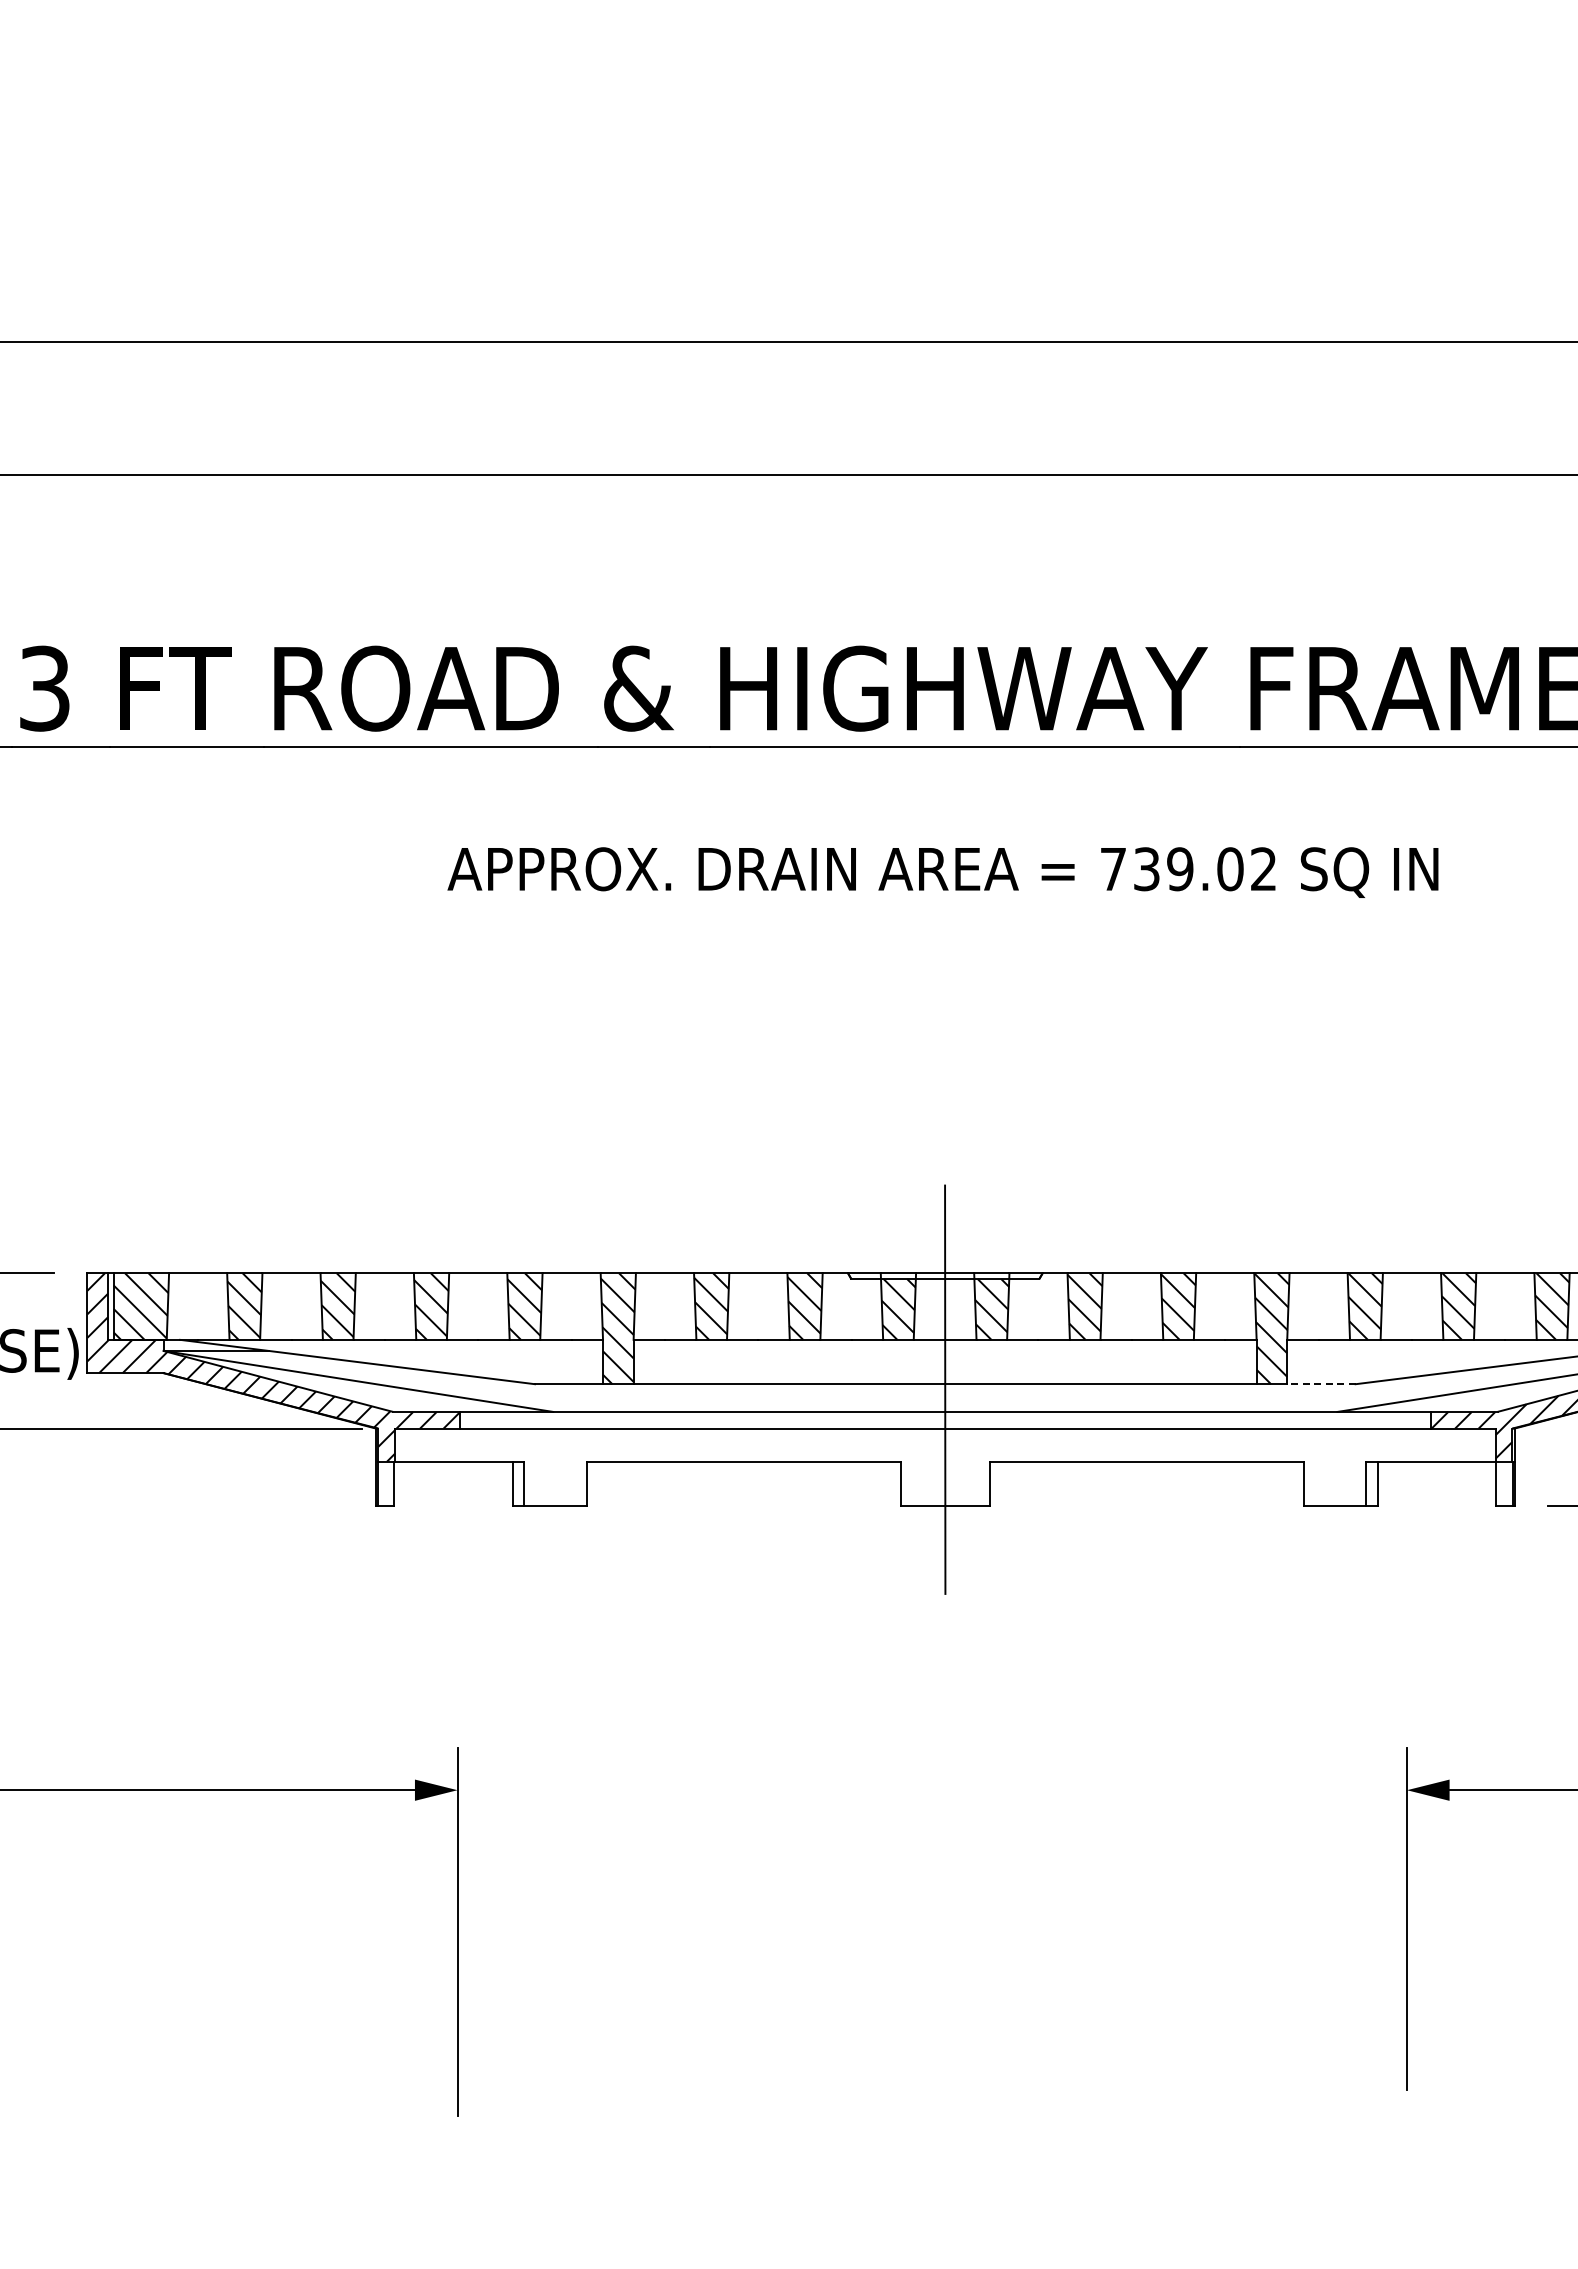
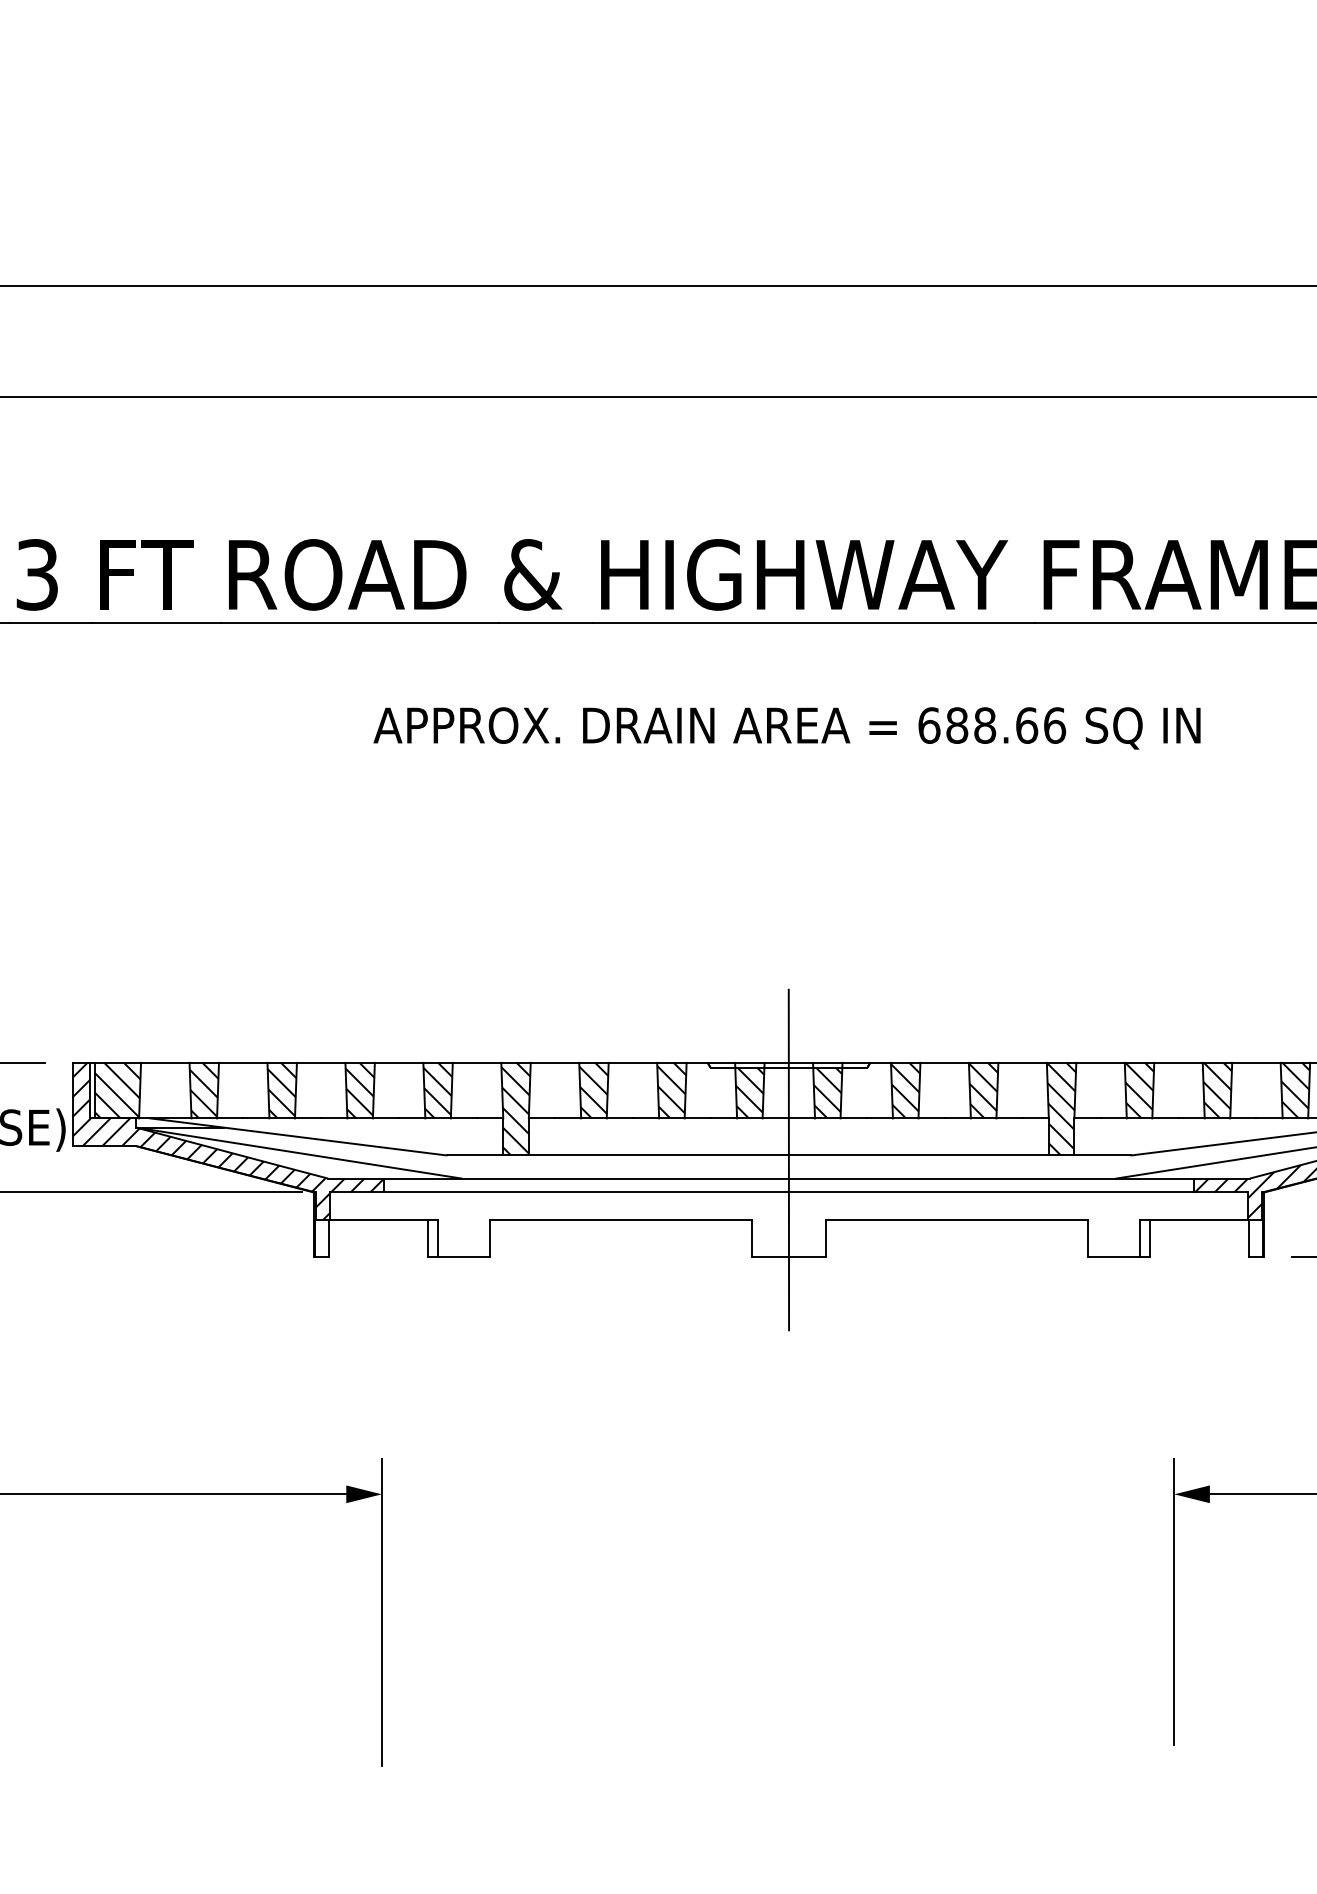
text: (1188, 869) -> (991, 725), 739.02 -> 688.66
line: (1320, 1384) -> (1102, 1155), dashed -> solid

